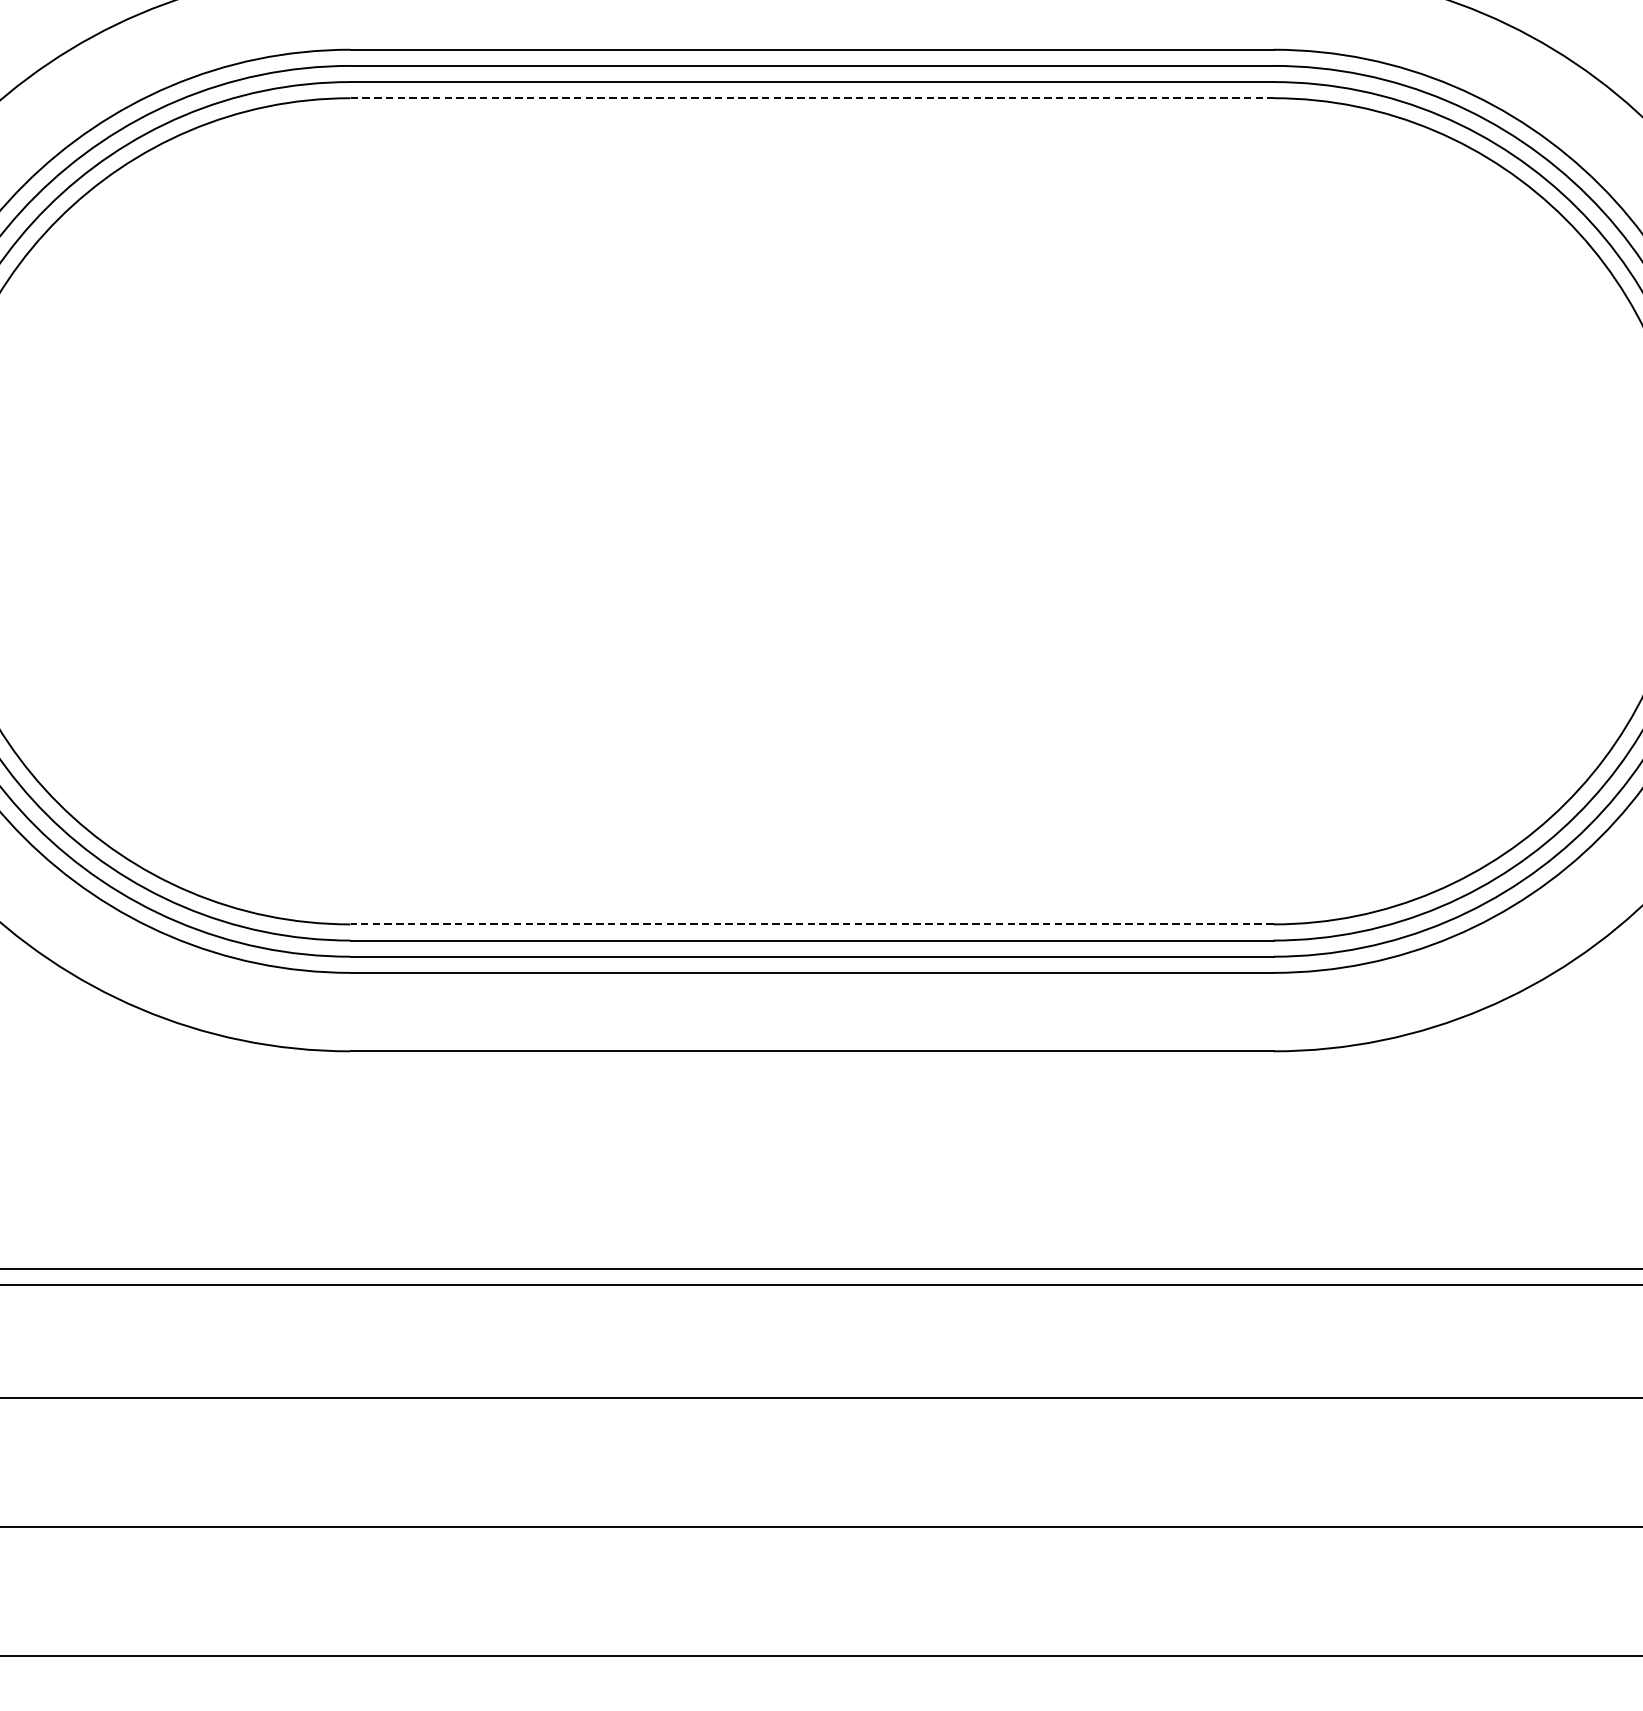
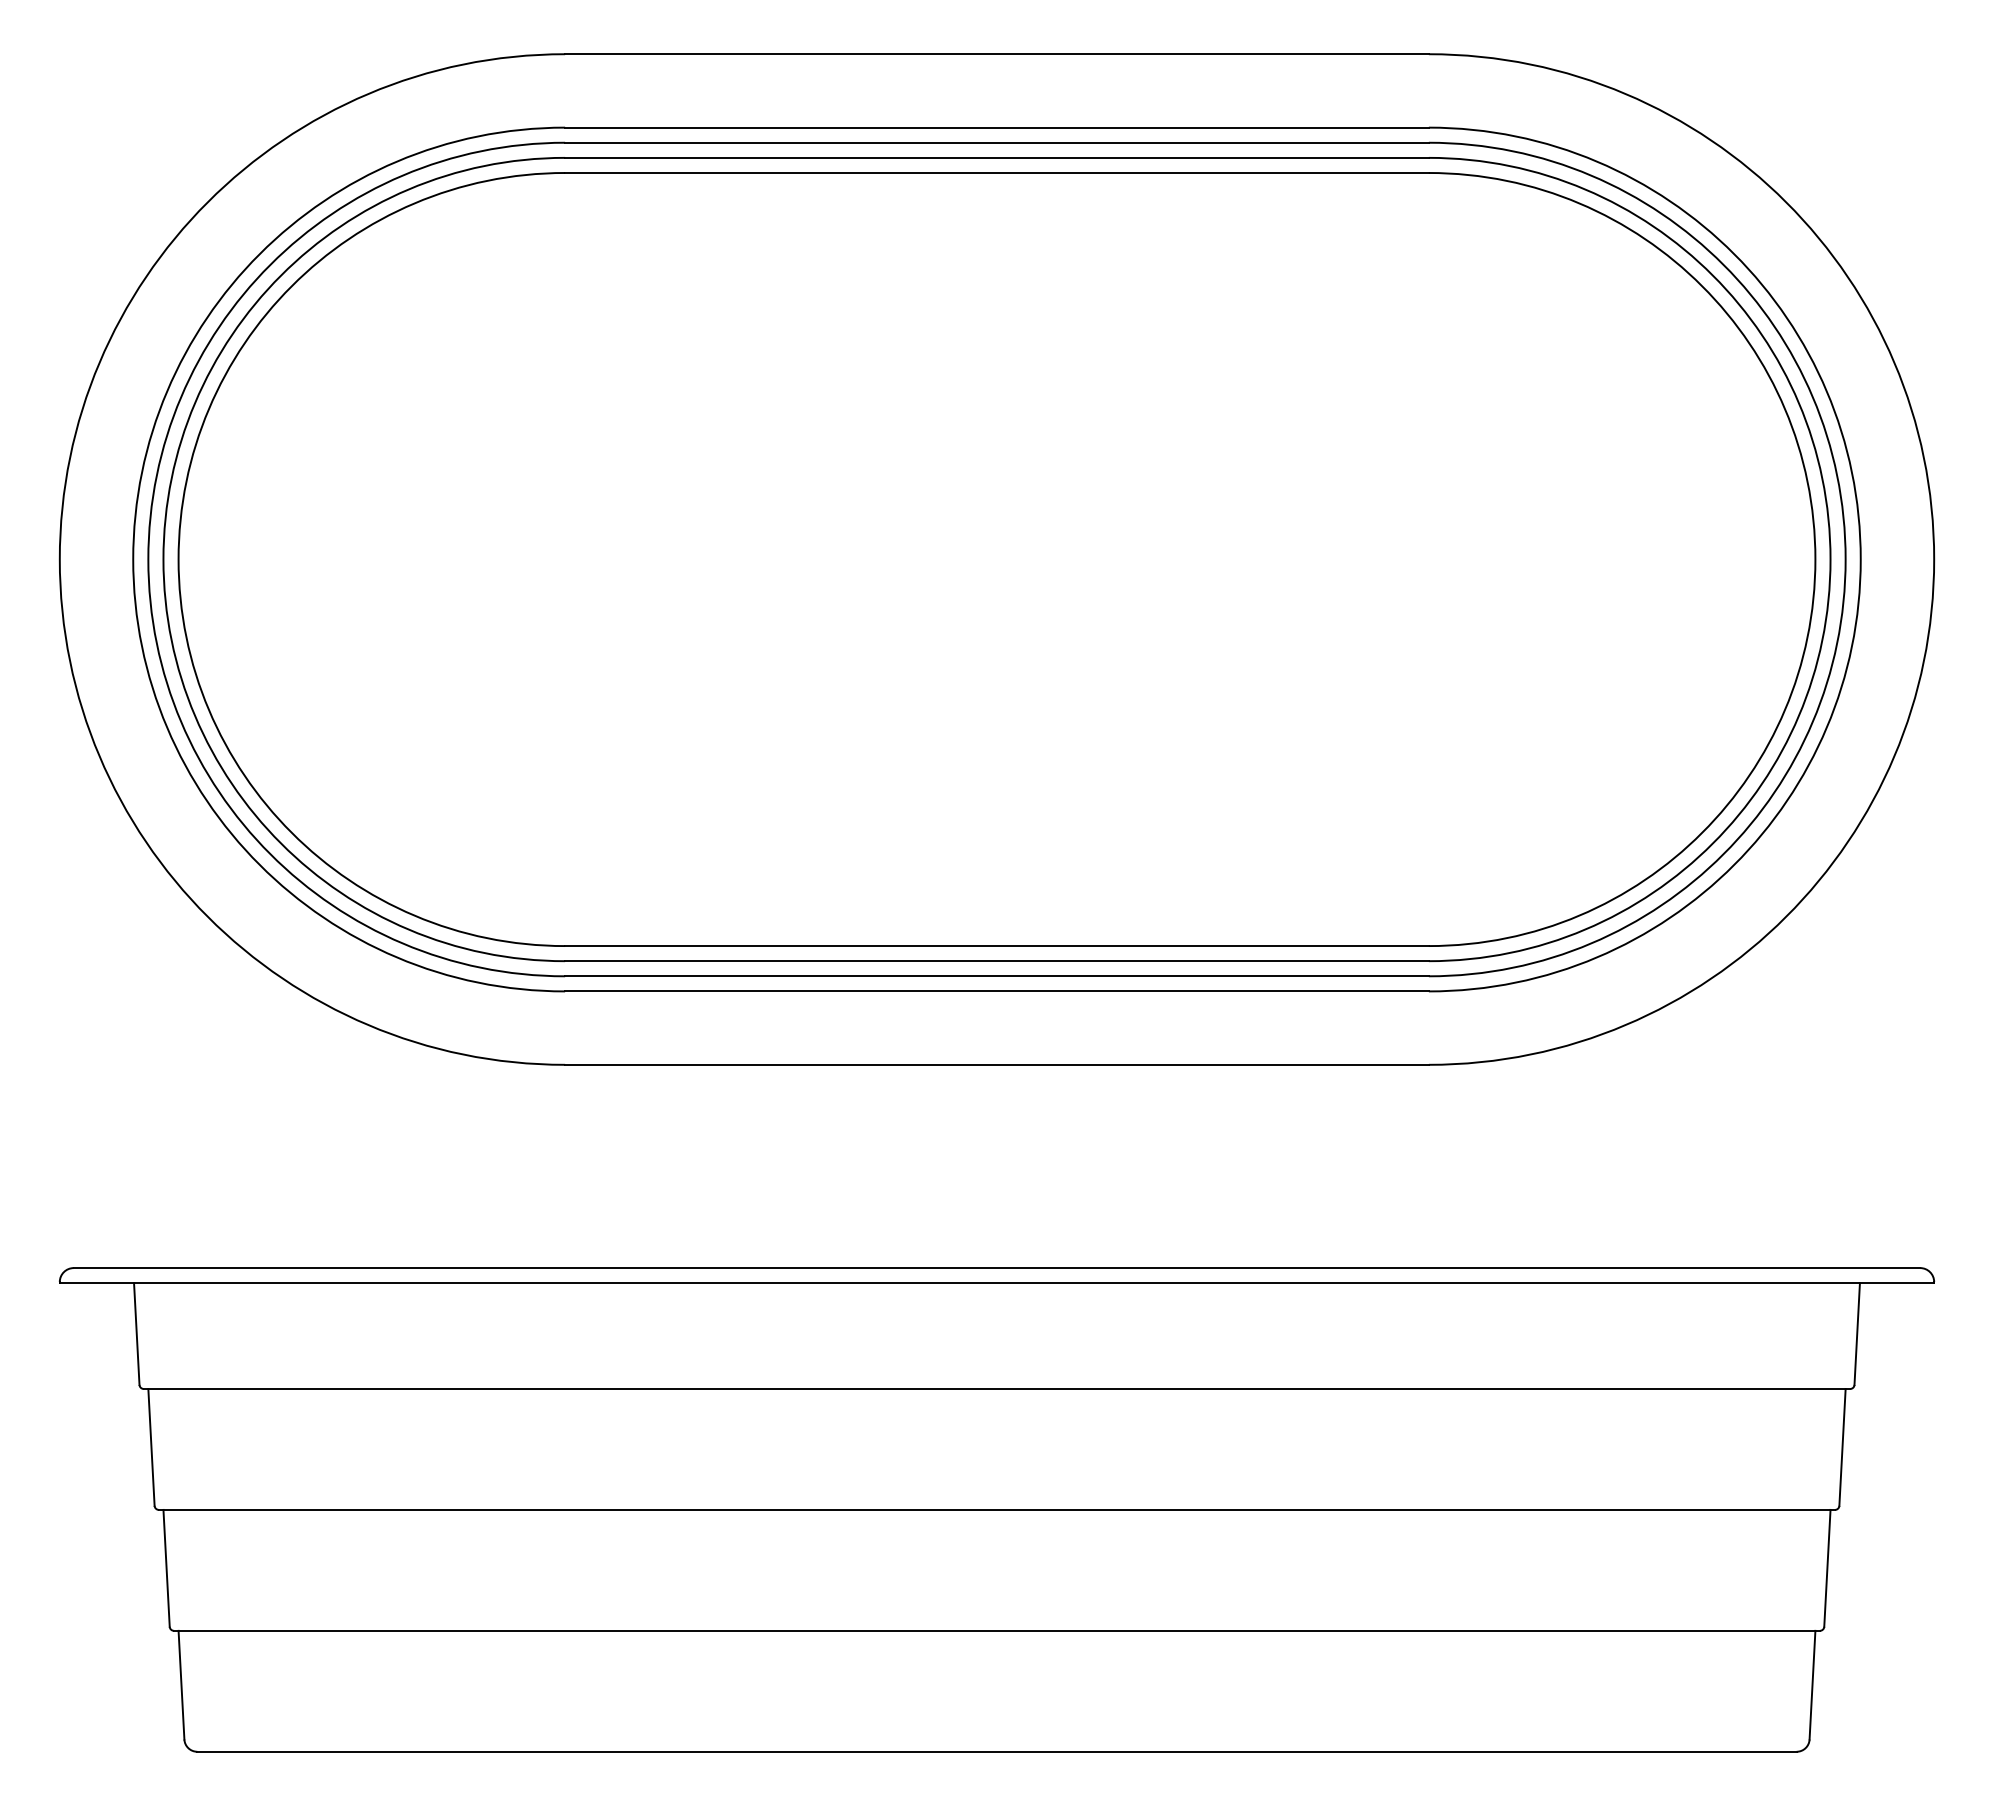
line: (812, 98) -> (997, 173), dashed -> solid
line: (812, 924) -> (997, 946), dashed -> solid

